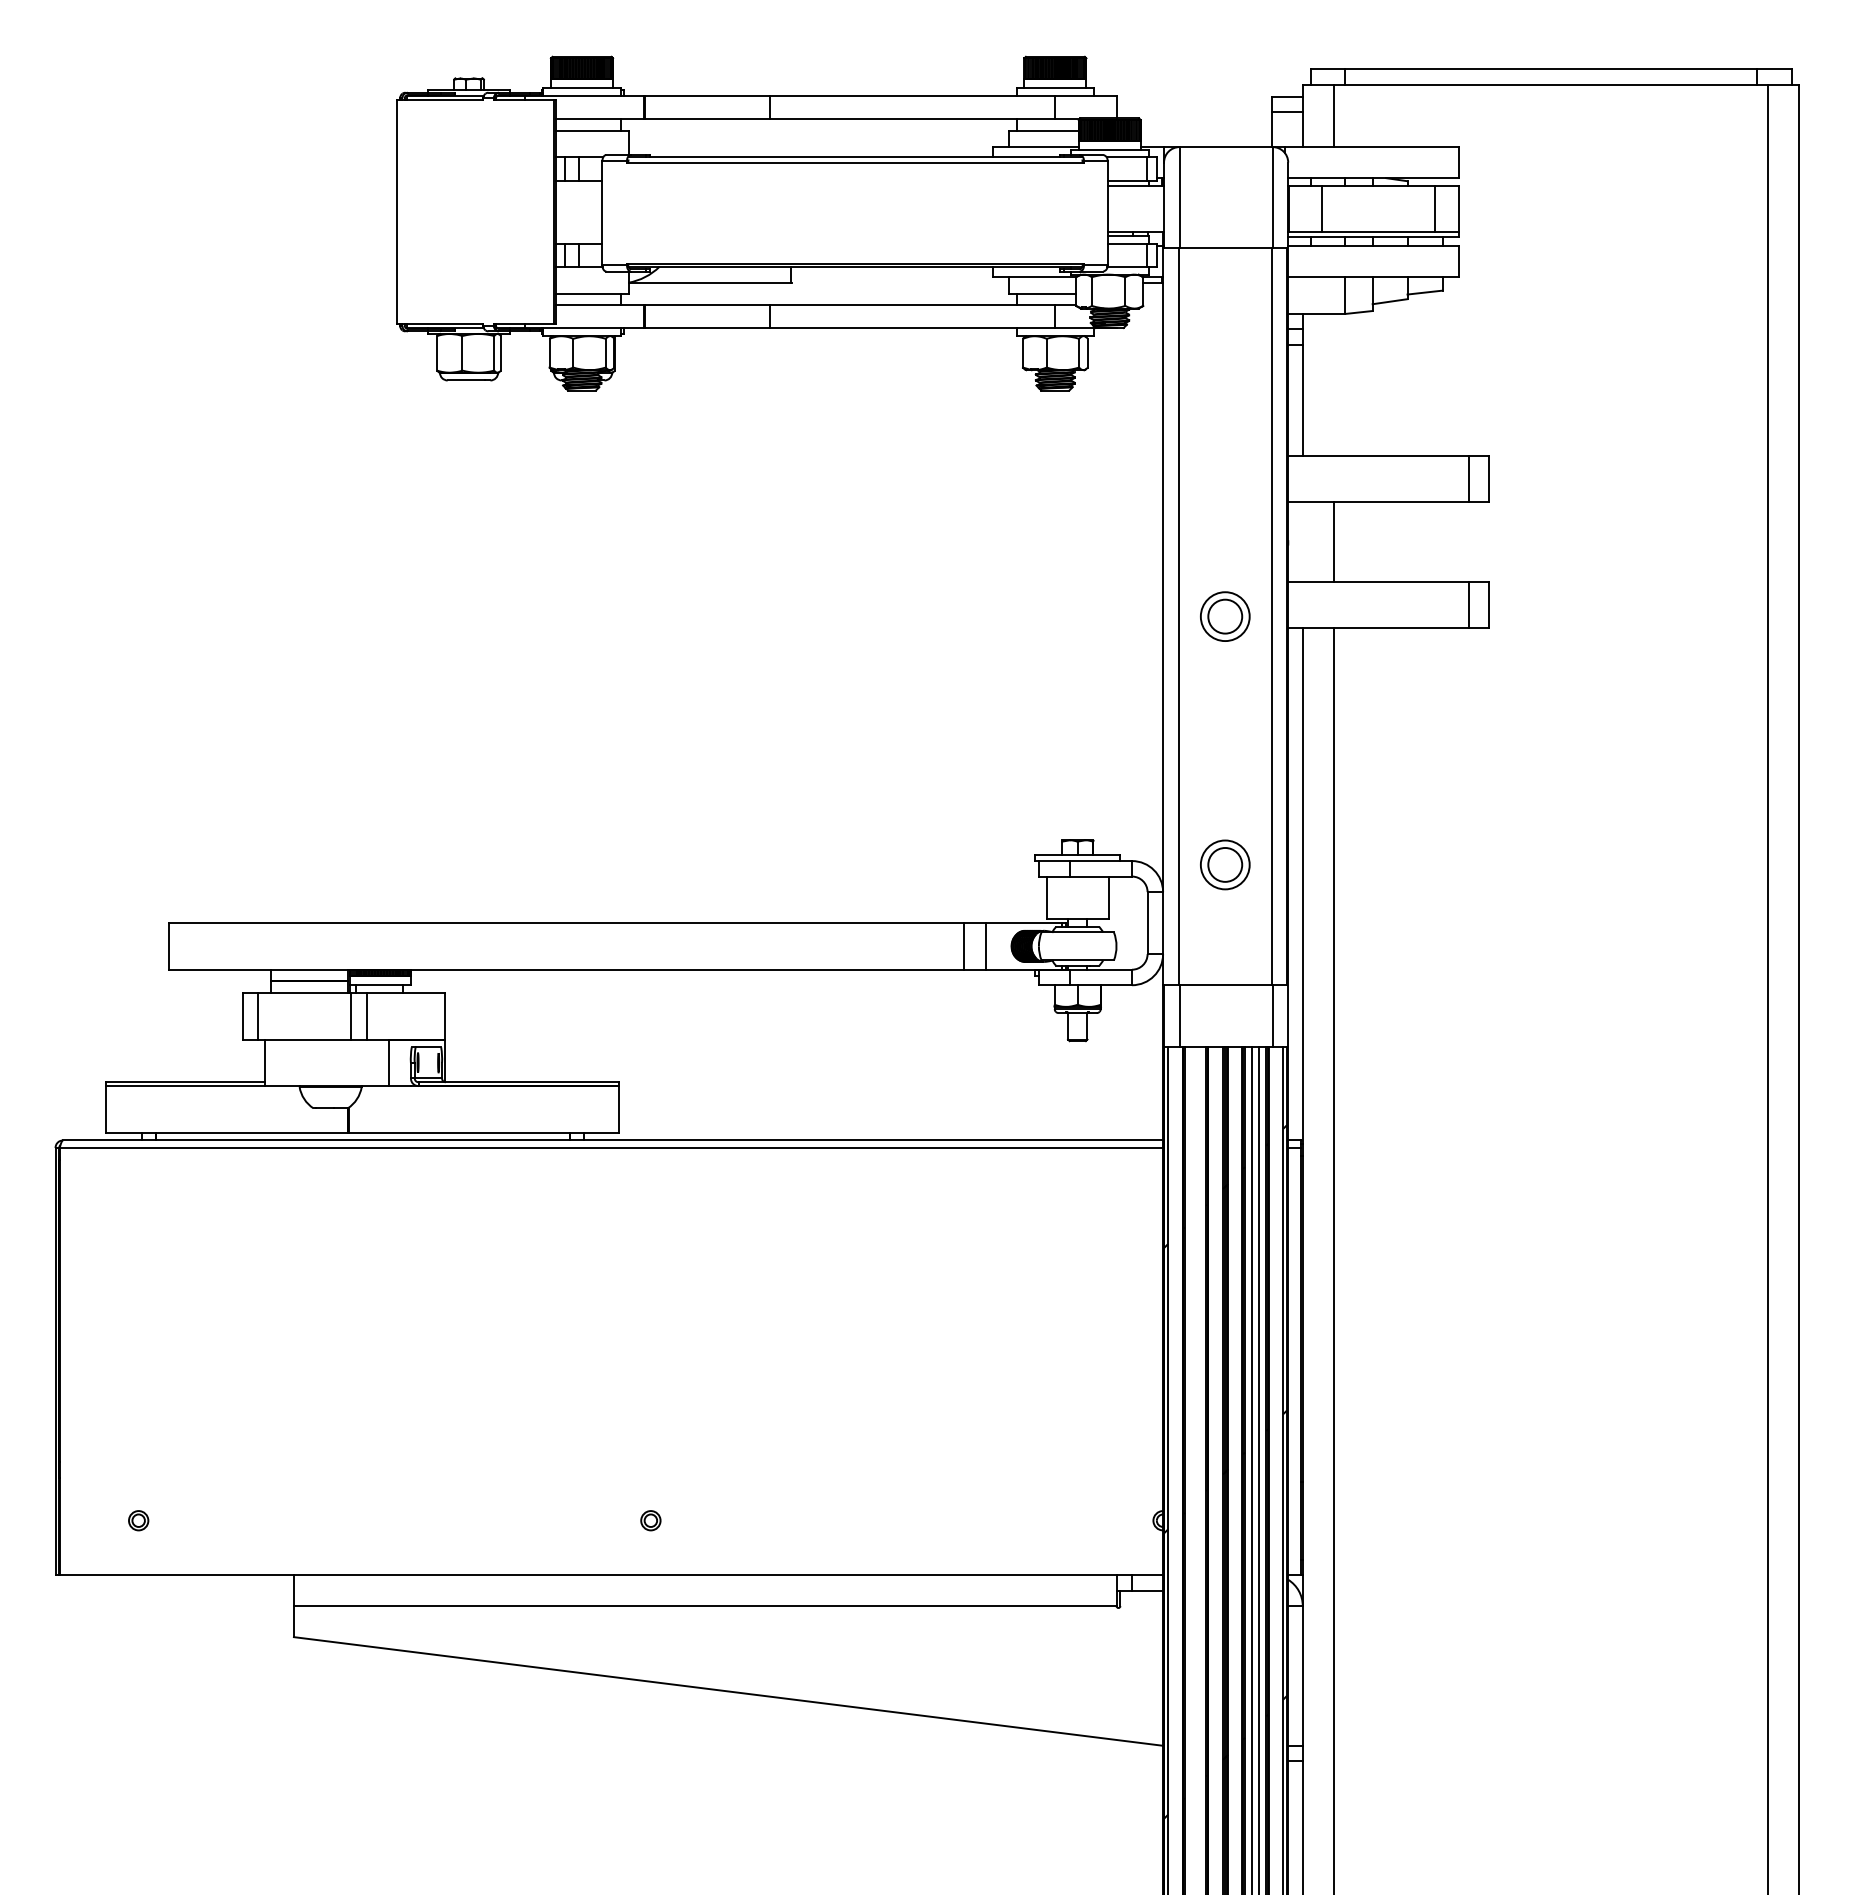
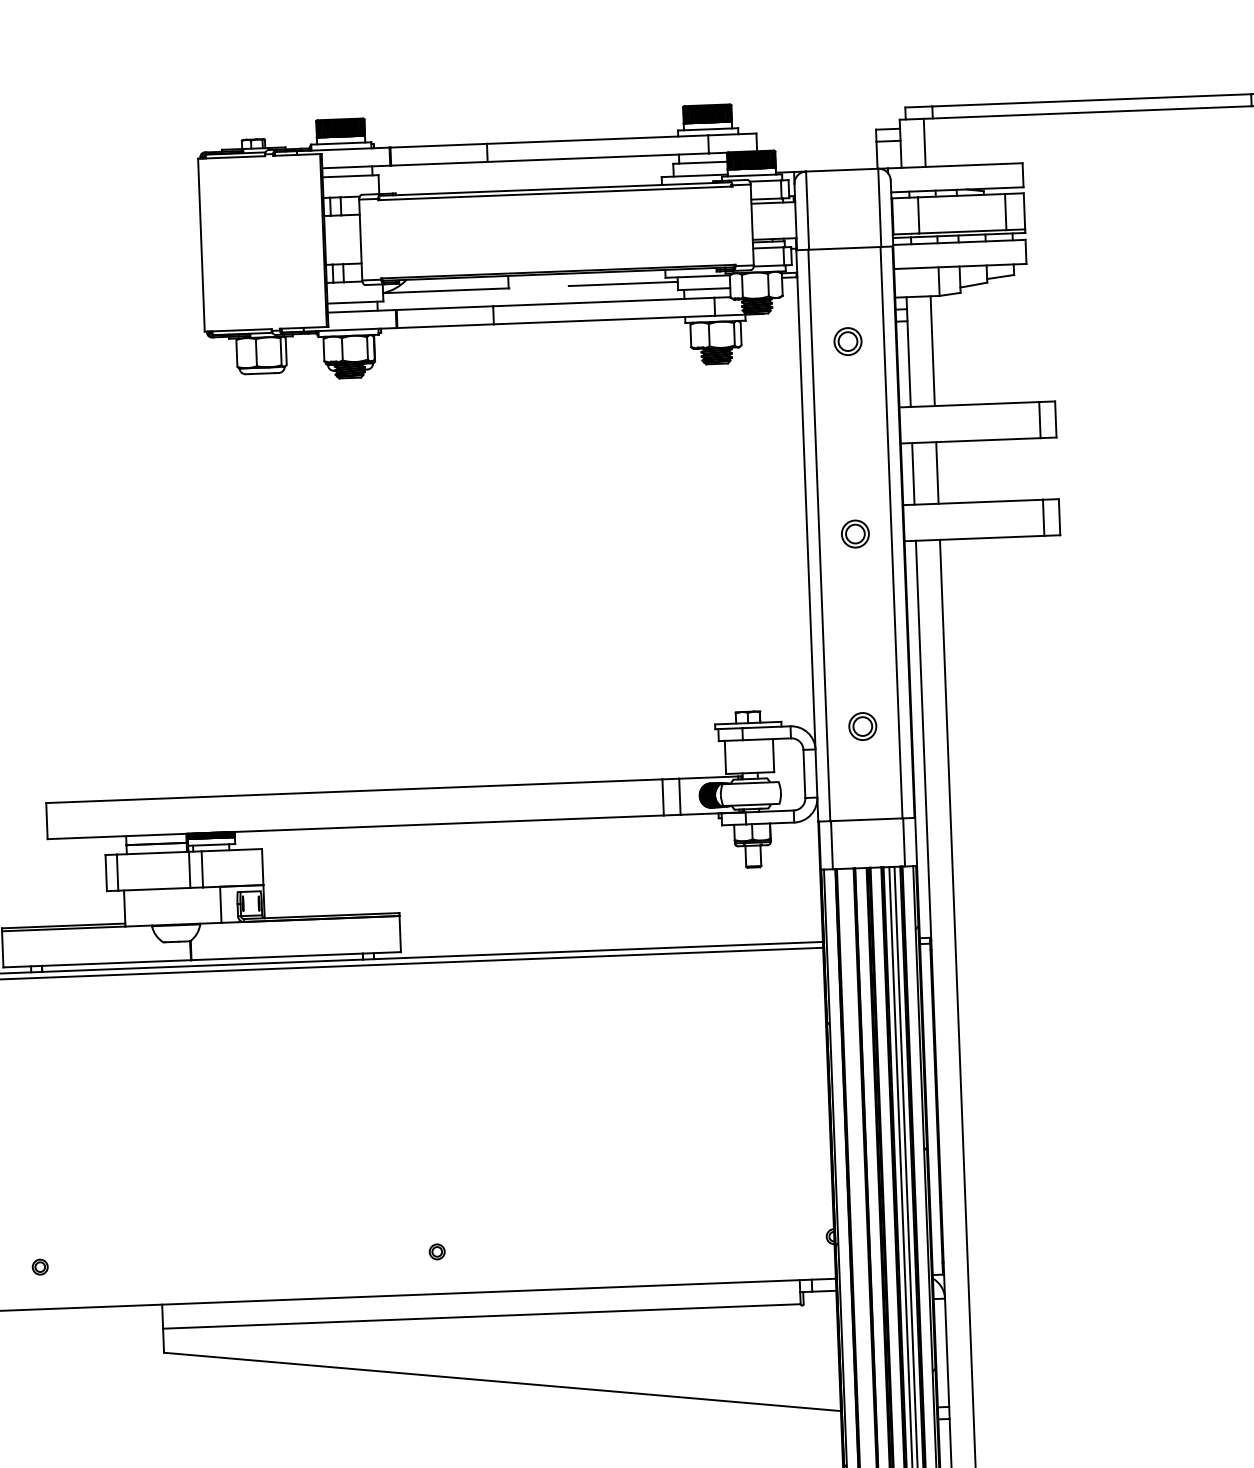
line: (938, 282) -> (623, 283), added
part: (1224, 367) -> (847, 341), added
line: (1333, 384) -> (932, 350), added
line: (1302, 541) -> (913, 473), added
part: (1224, 616) -> (854, 534), size x0.71
part: (1224, 864) -> (862, 726), size x0.71

